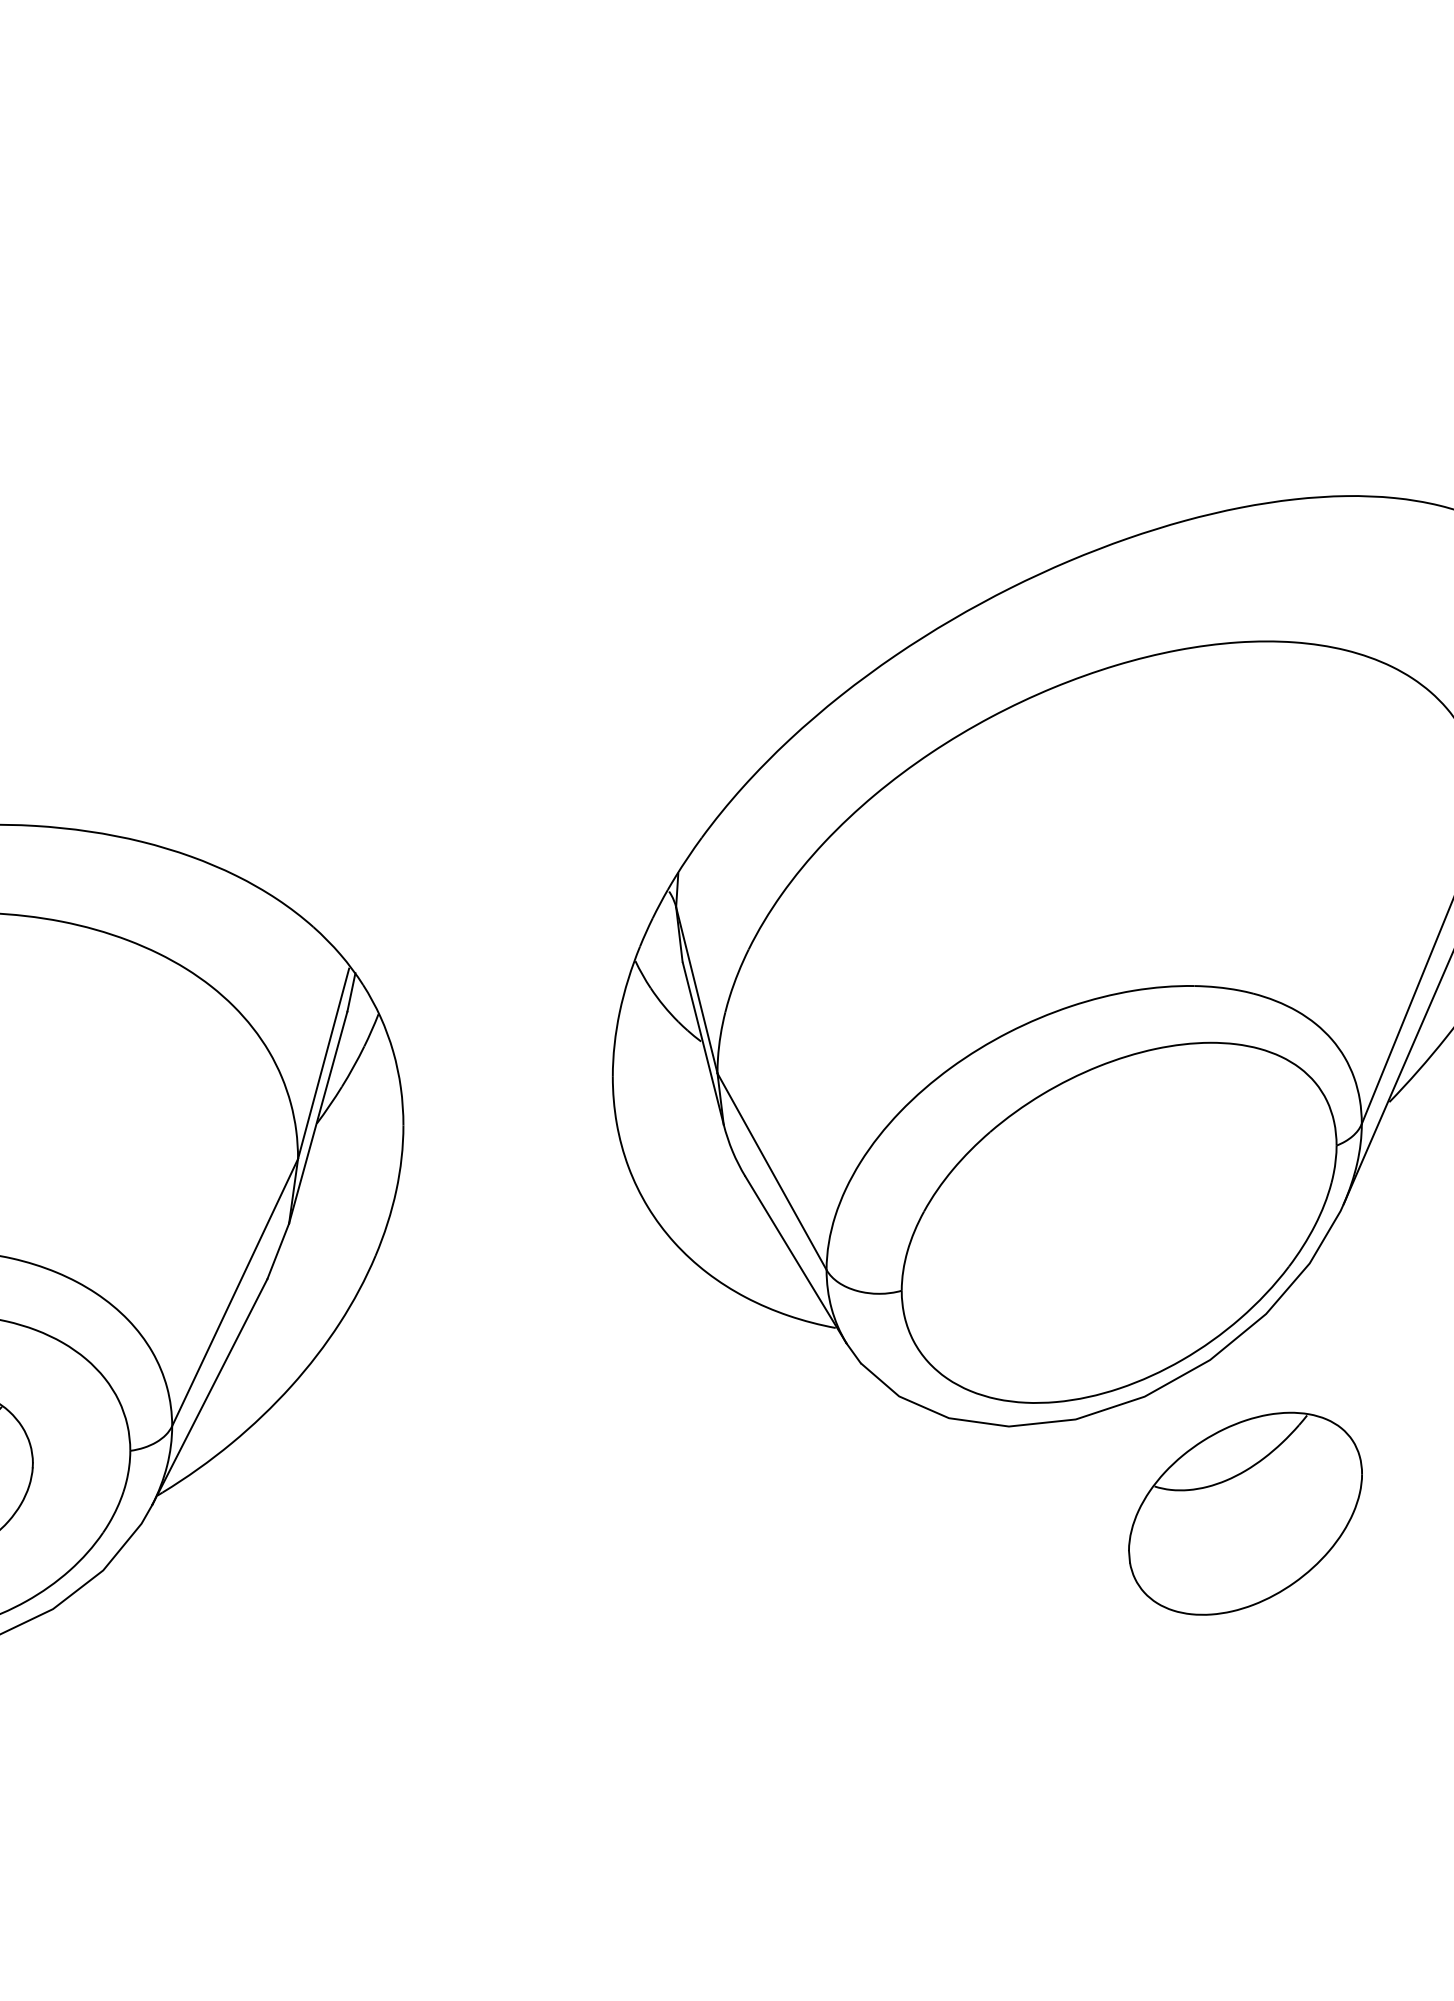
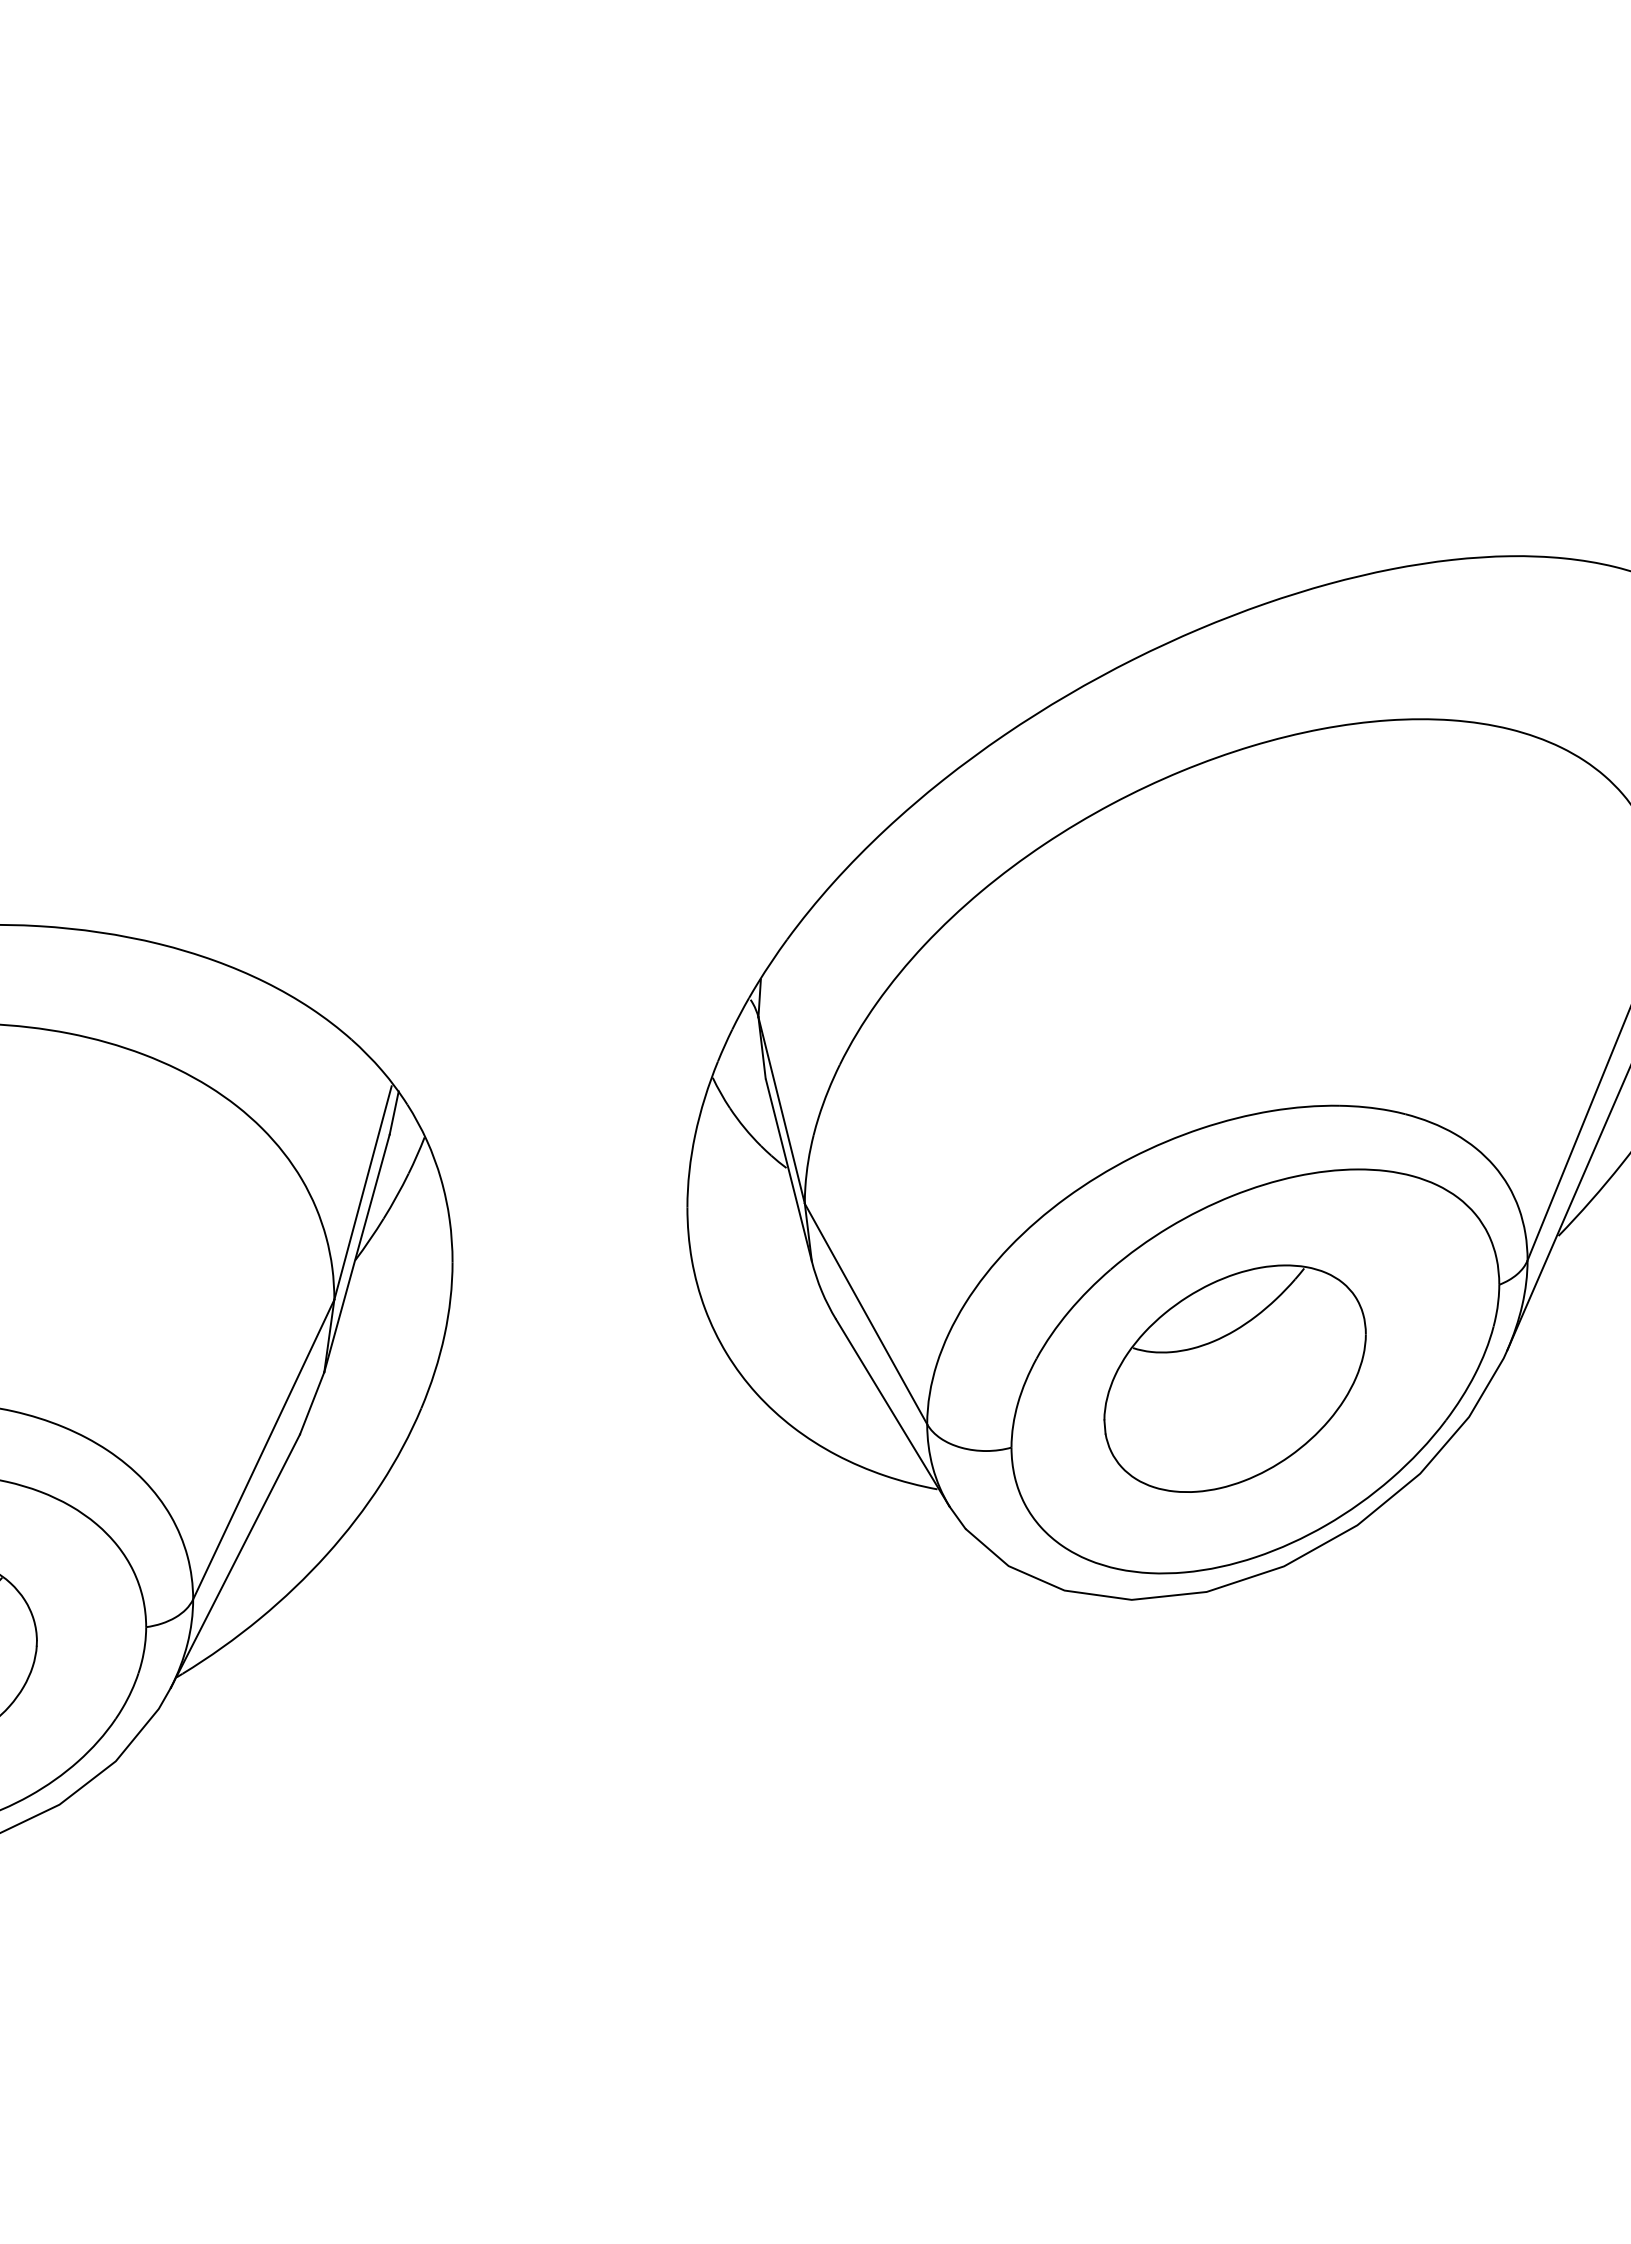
part: (1244, 1513) -> (1234, 1378), moved

